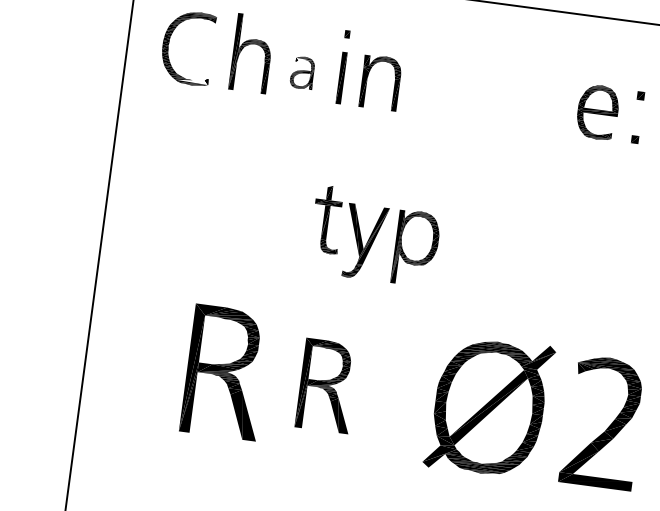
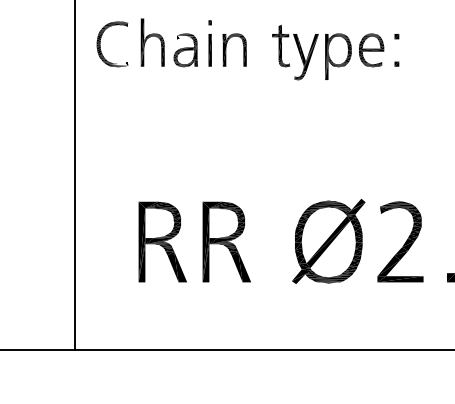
part: (302, 73) -> (185, 50), size x1.67
part: (374, 236) -> (311, 52), moved
part: (326, 385) -> (226, 241), size x1.43

